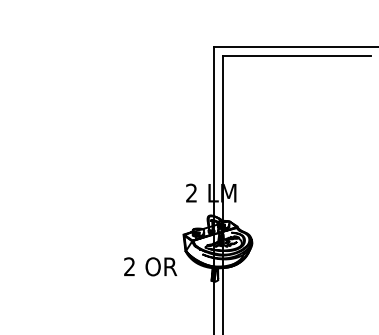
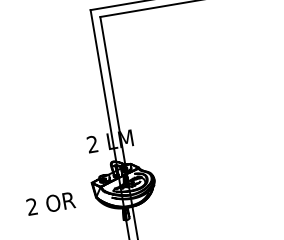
text: (150, 266) -> (50, 203), moved

